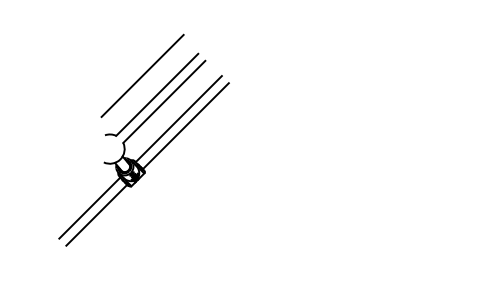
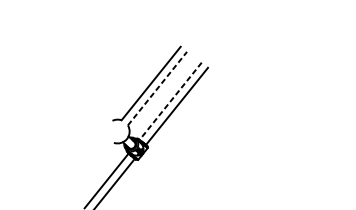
line: (142, 75) -> (137, 69), removed
line: (164, 101) -> (157, 88), solid -> dashed
line: (178, 119) -> (170, 101), solid -> dashed

